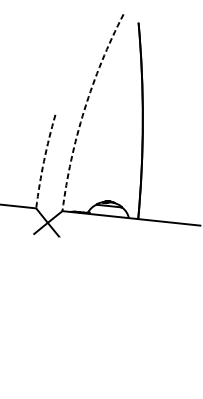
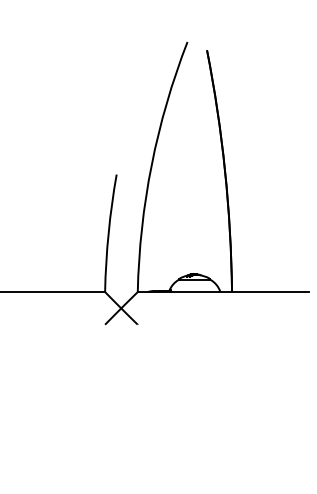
arc: (84, 109) -> (151, 164), dashed -> solid
arc: (43, 161) -> (108, 233), dashed -> solid

